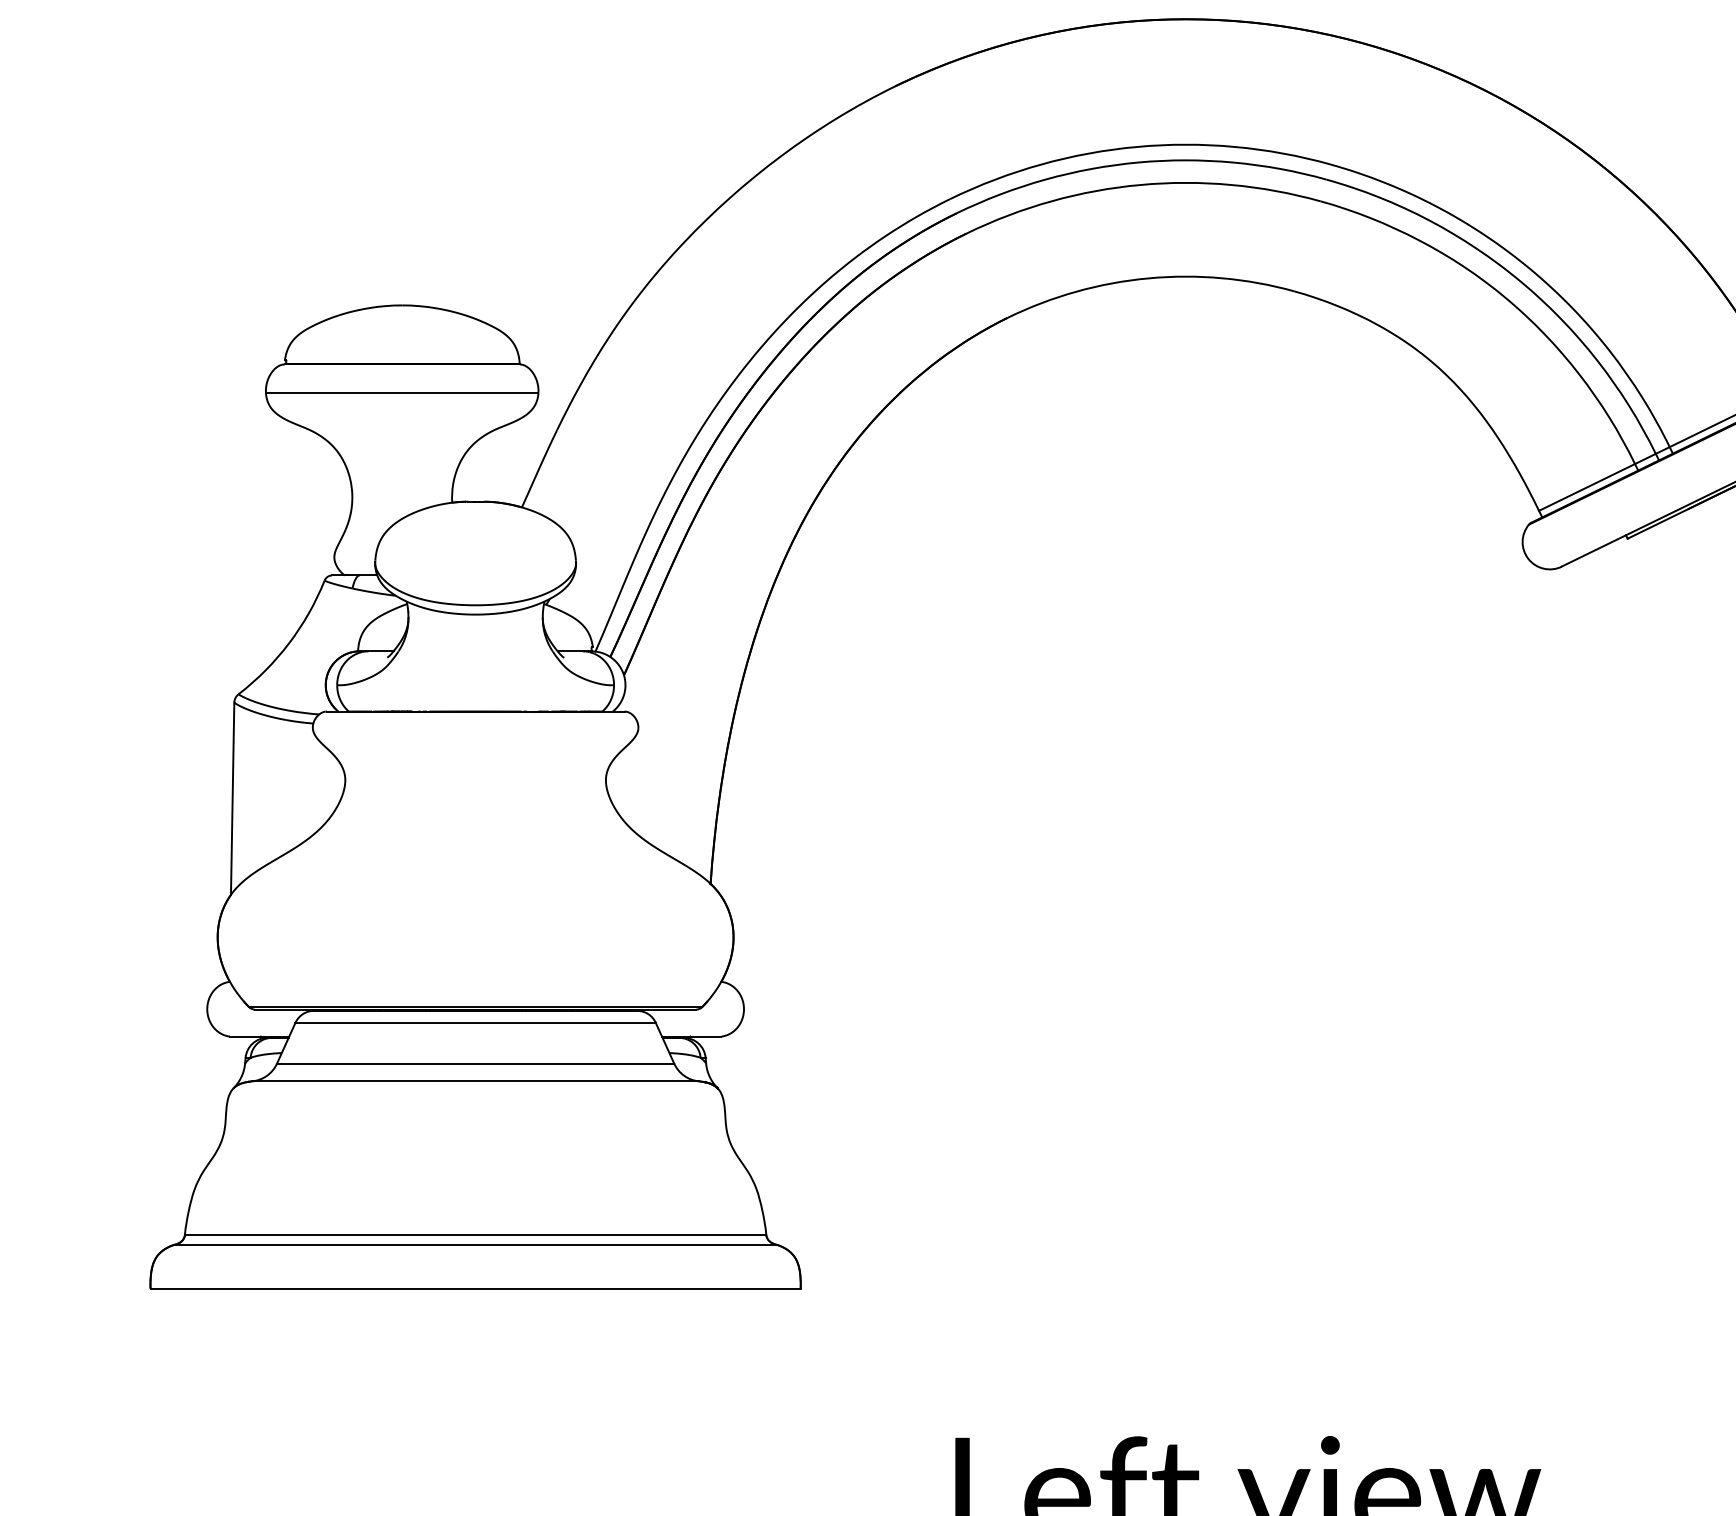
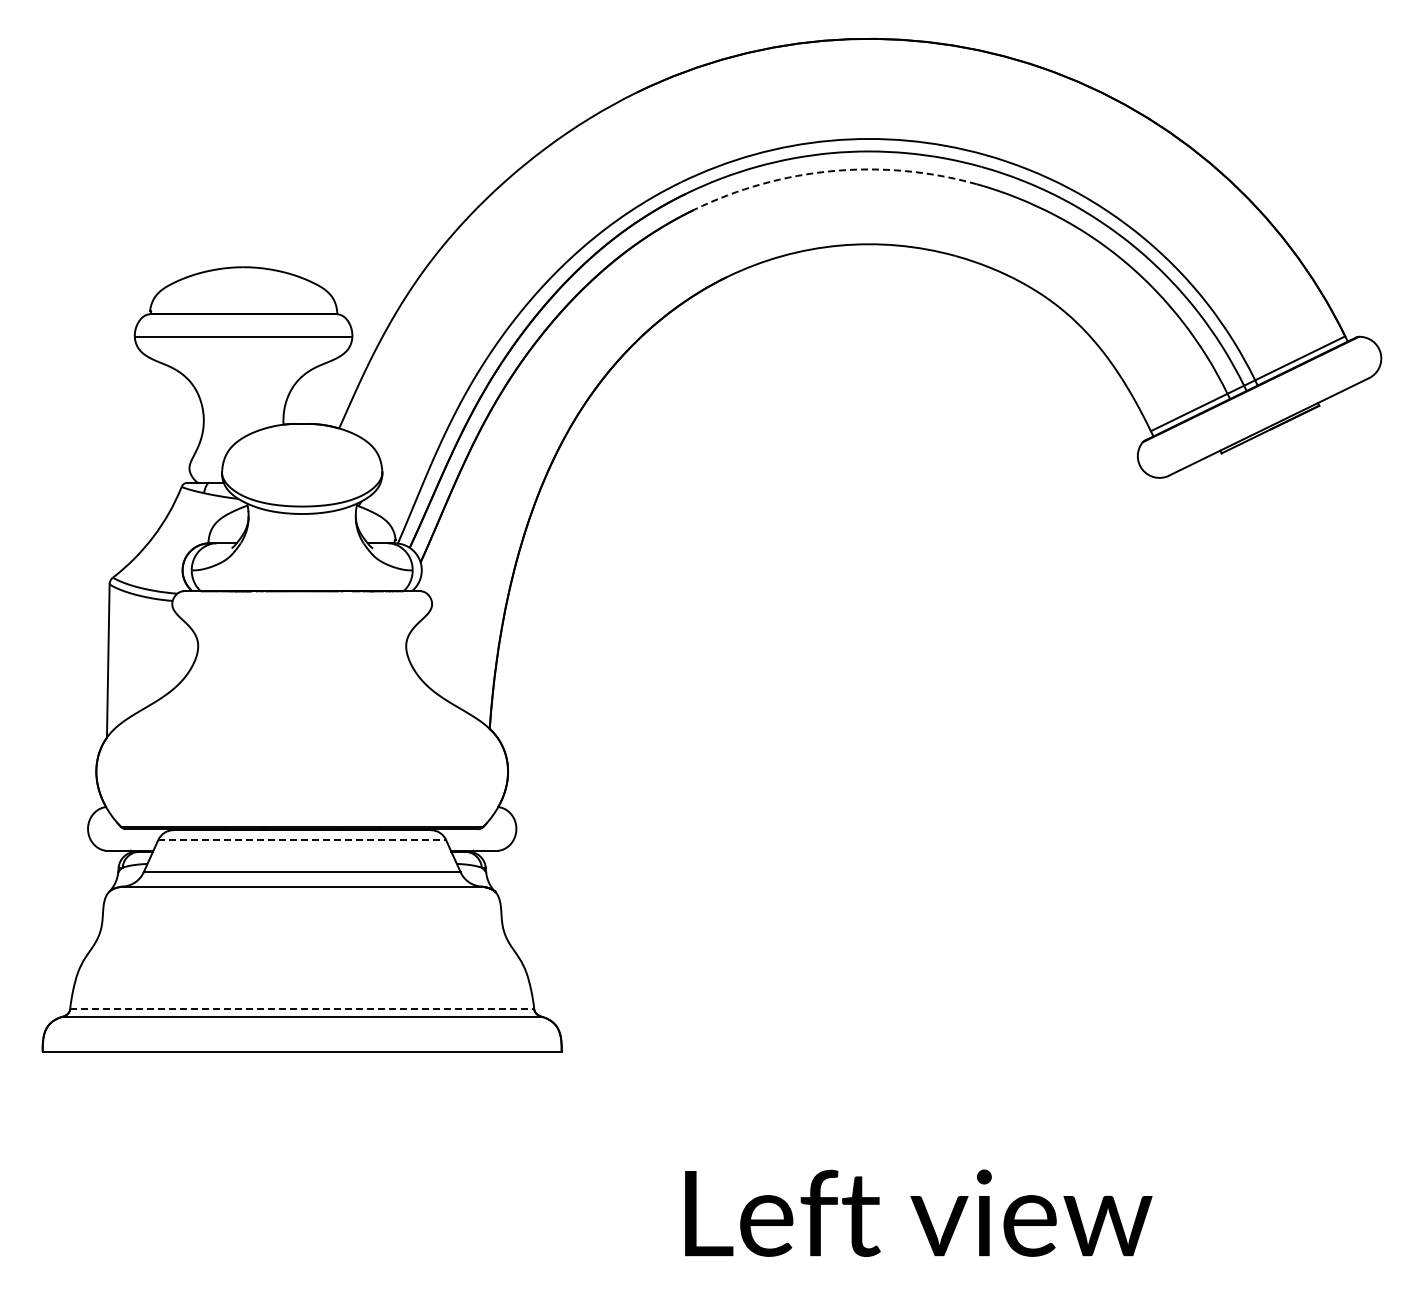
arc: (1141, 185) -> (833, 171), solid -> dashed
line: (475, 1022) -> (302, 839), solid -> dashed
line: (475, 1235) -> (302, 1009), solid -> dashed

